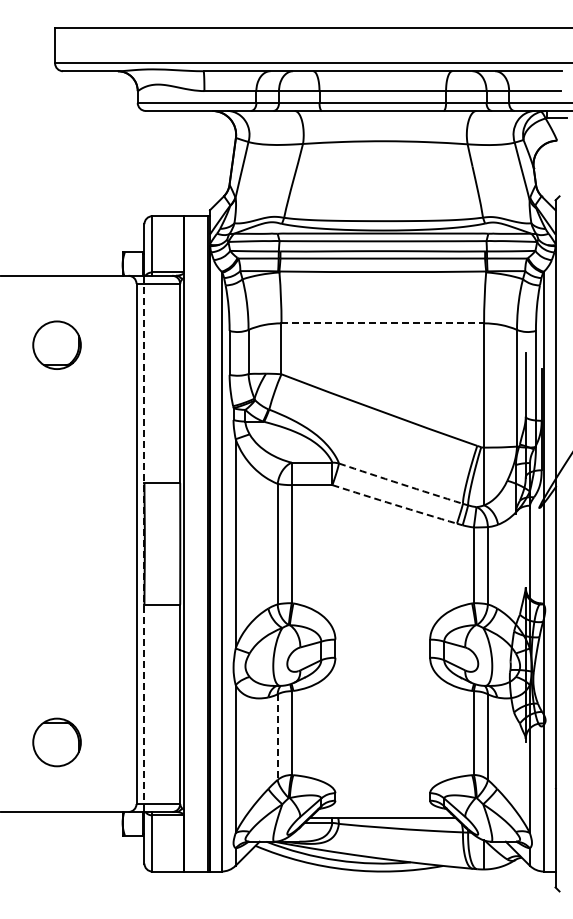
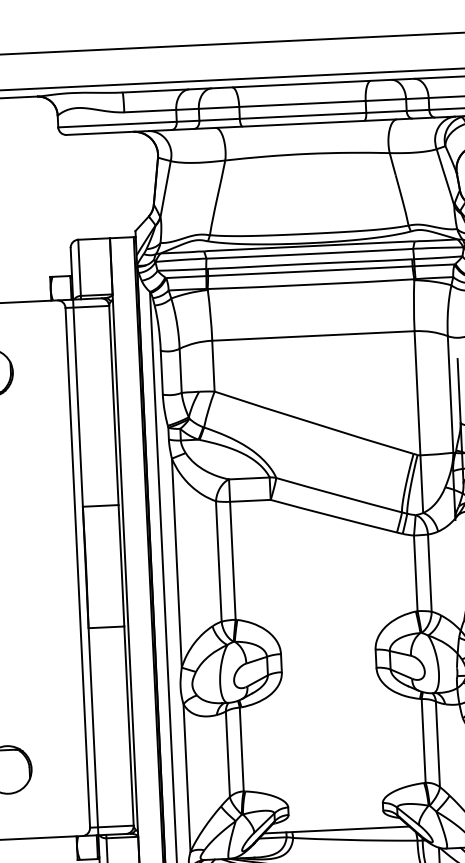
line: (383, 323) -> (314, 336), dashed -> solid
arc: (400, 483) -> (338, 495), dashed -> solid
arc: (394, 504) -> (333, 516), dashed -> solid
line: (144, 544) -> (85, 568), dashed -> solid
line: (277, 737) -> (227, 754), dashed -> solid

